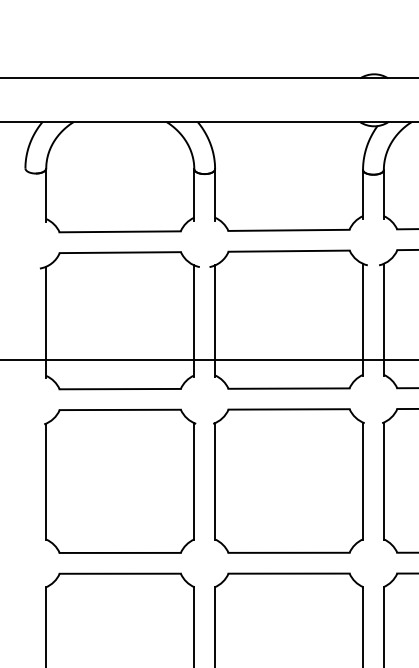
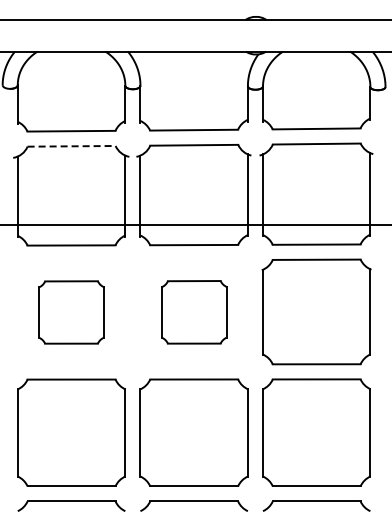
line: (121, 252) -> (72, 146), solid -> dashed
part: (120, 481) -> (71, 312), size x0.6
part: (289, 481) -> (194, 312), size x0.6

